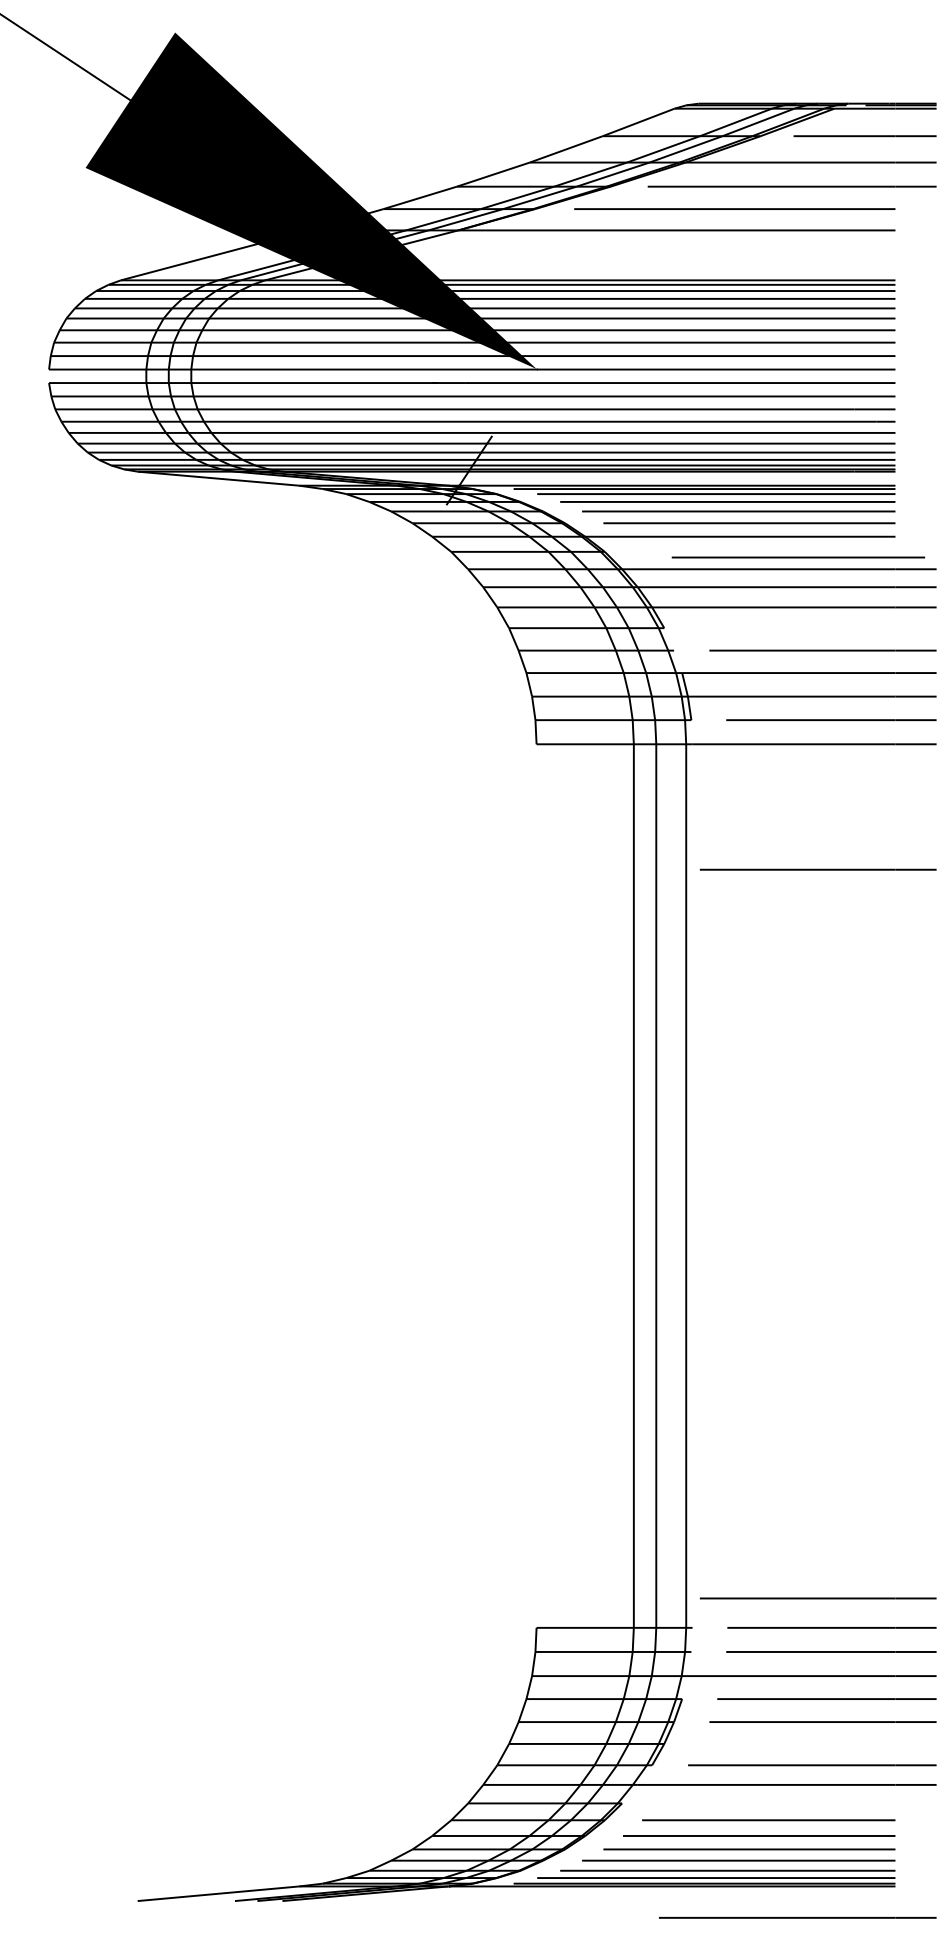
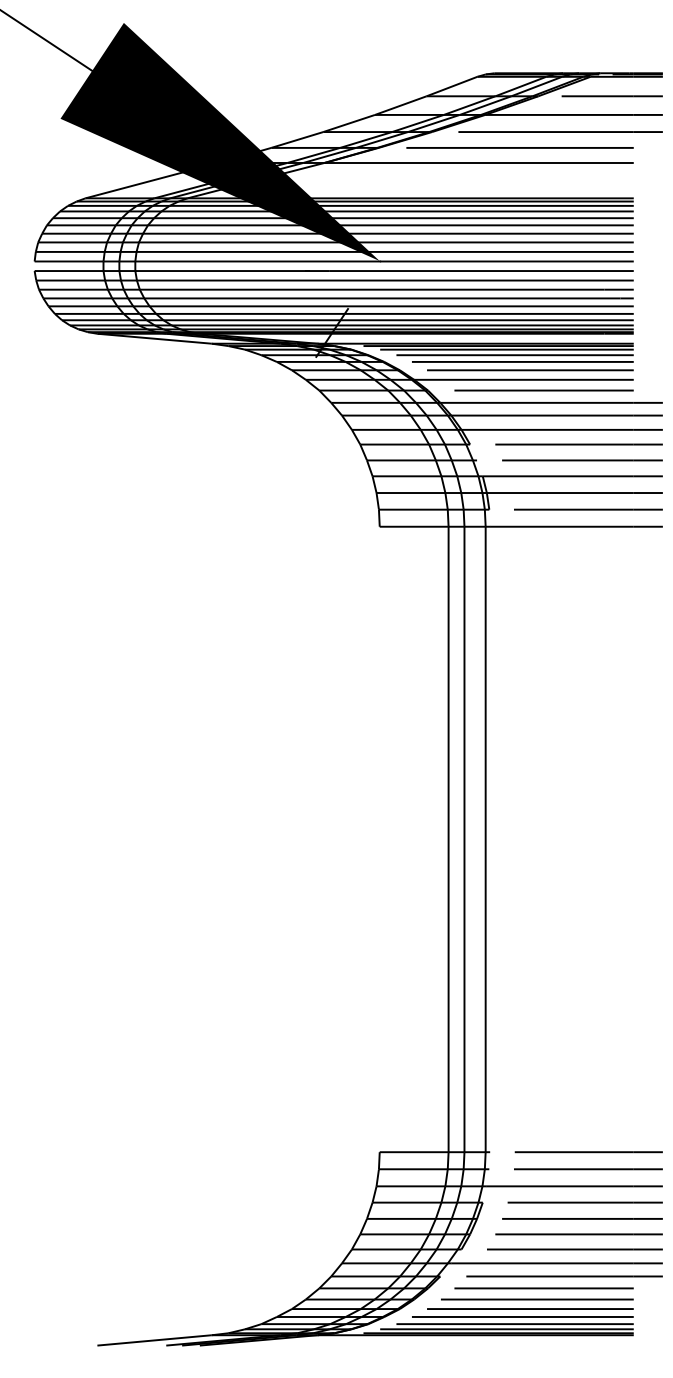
line: (797, 557) -> (543, 390), moved
line: (817, 869) -> (578, 444), moved
line: (817, 1598) -> (578, 1234), moved
line: (797, 1917) -> (564, 1276), moved

